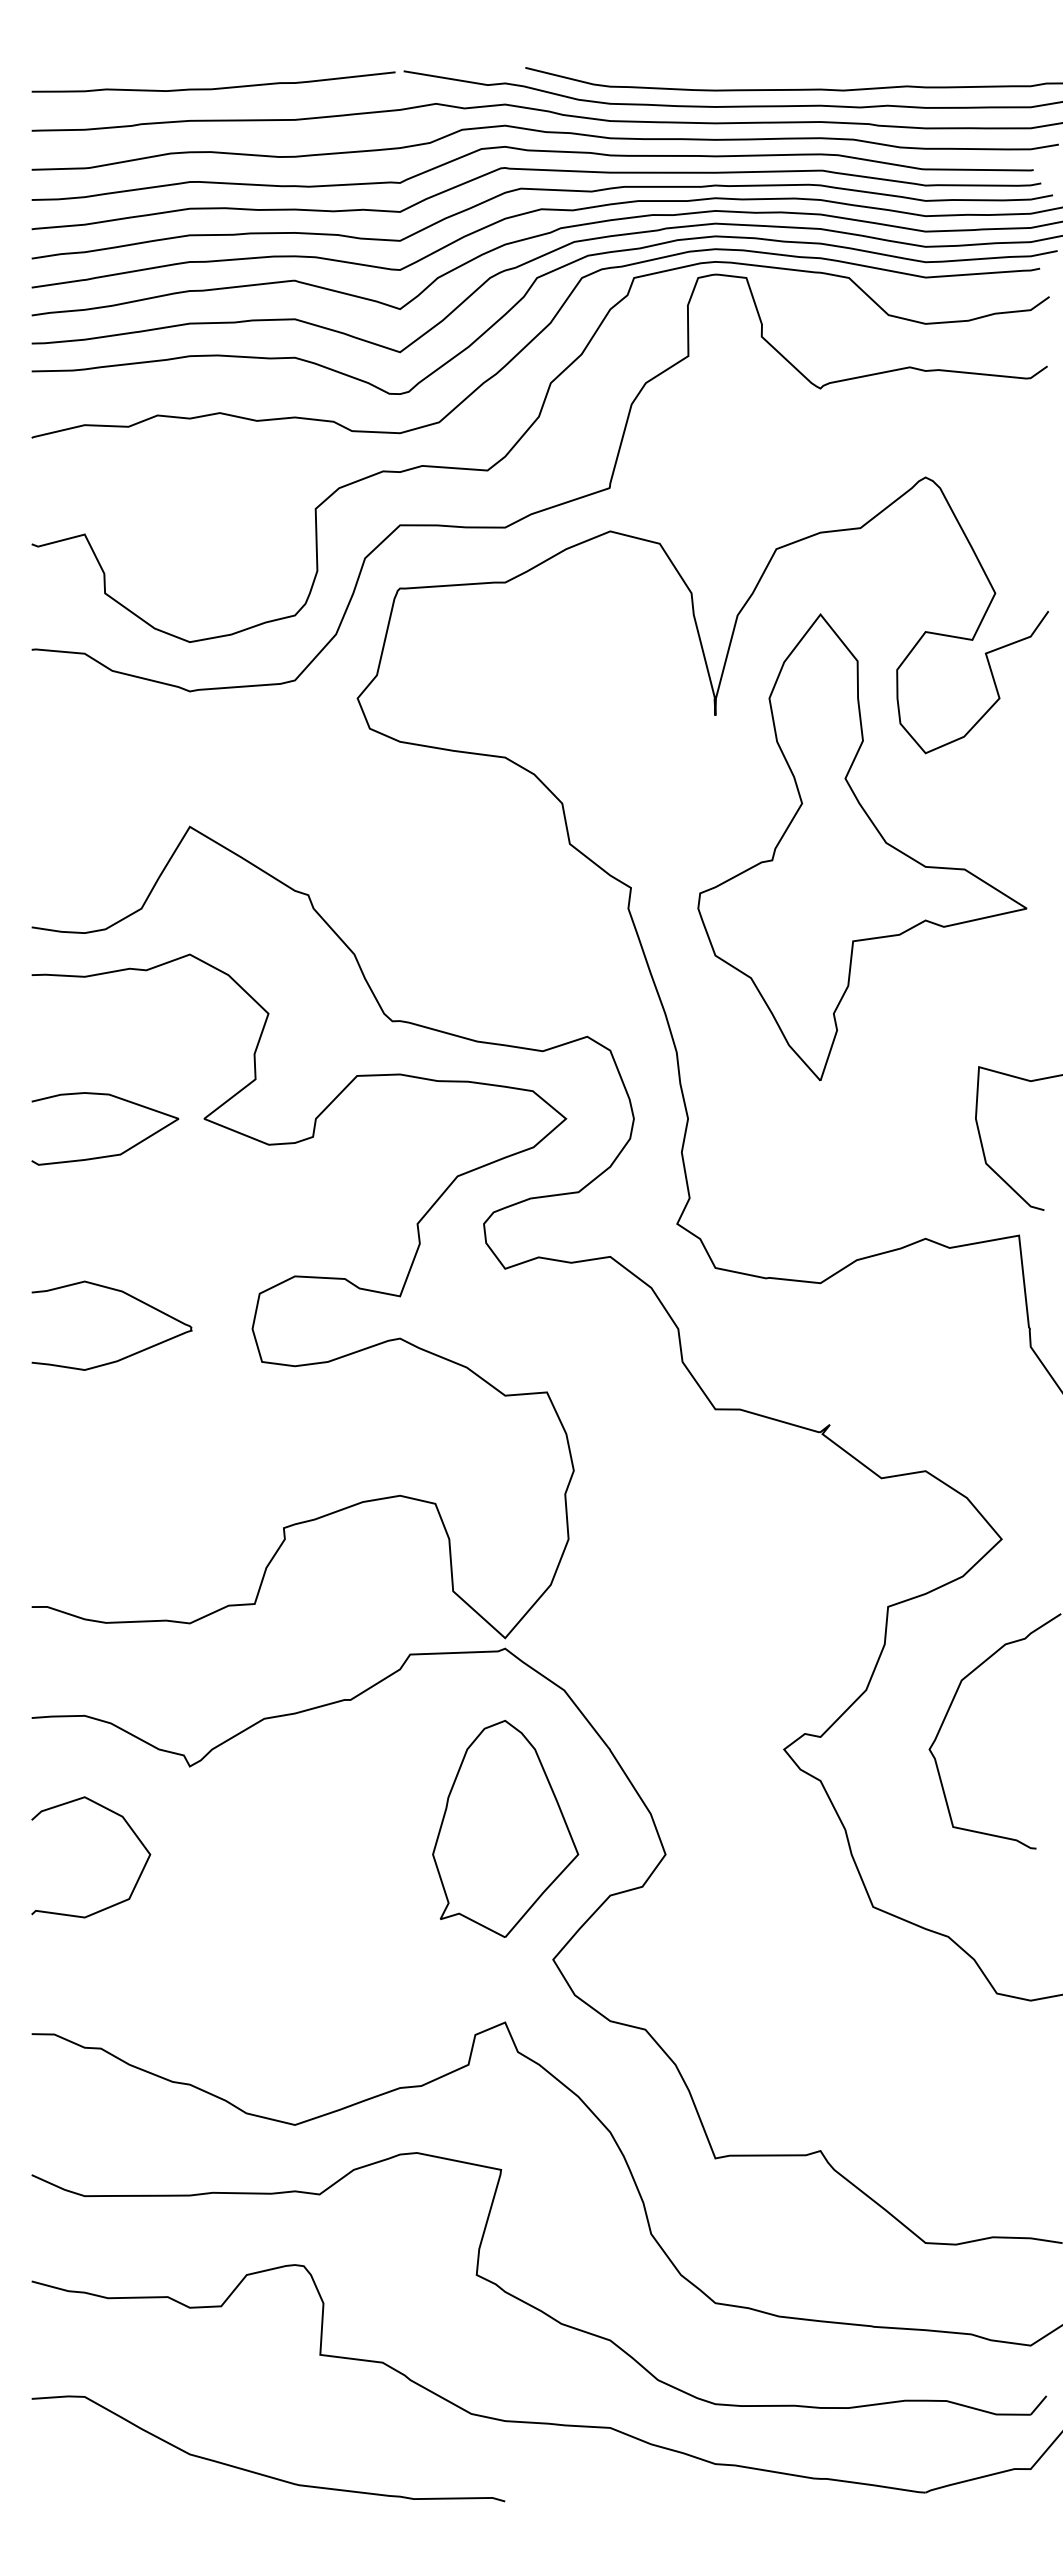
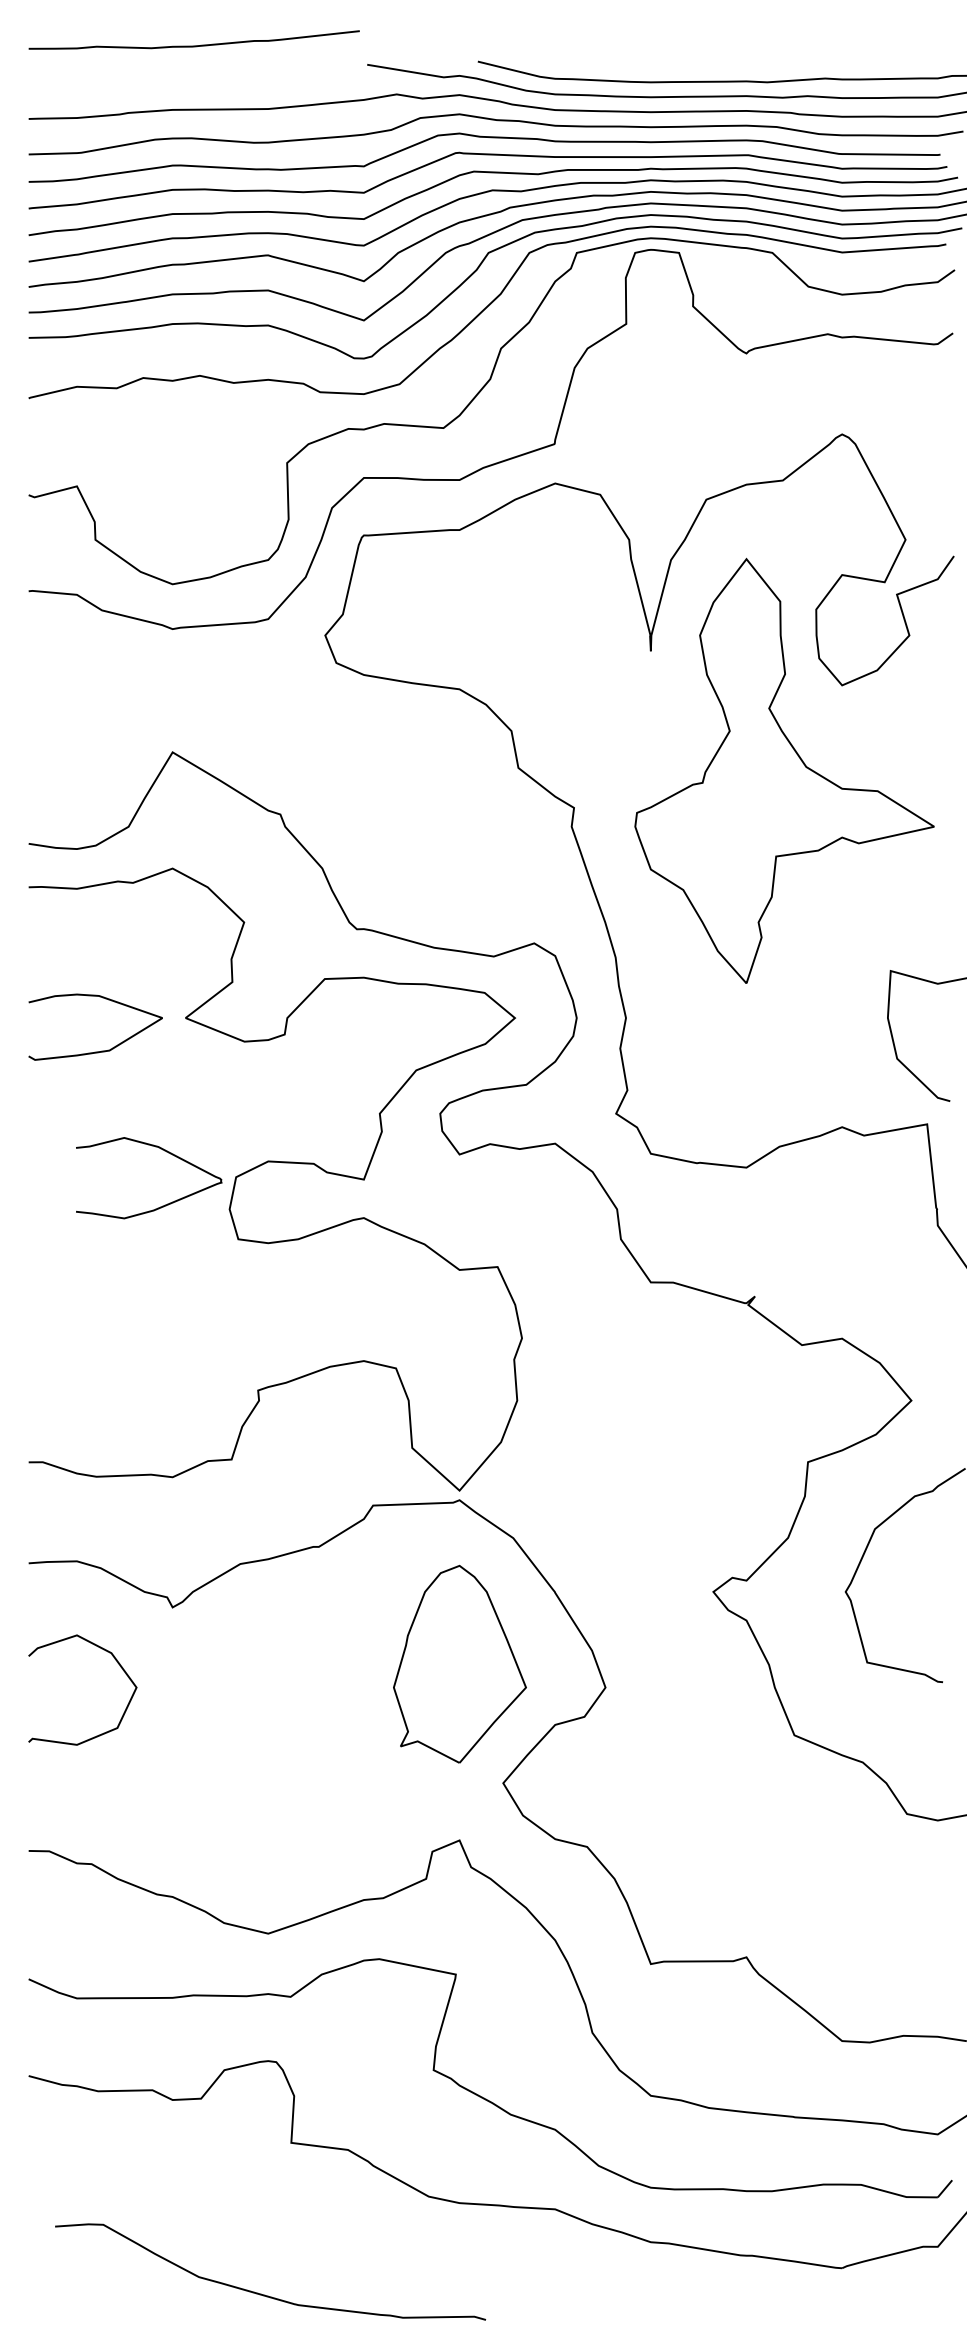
curve: (213, 88) -> (194, 45), moved
curve: (127, 1295) -> (163, 1150), moved
curve: (261, 2473) -> (264, 2294), moved

